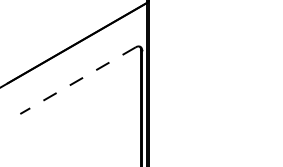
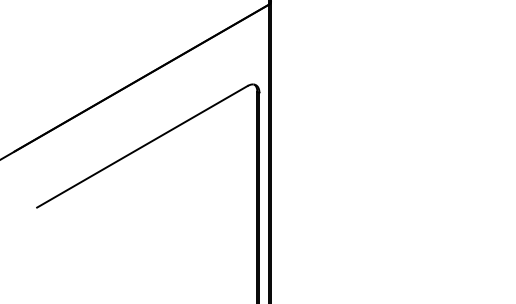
line: (78, 80) -> (143, 146), dashed -> solid

